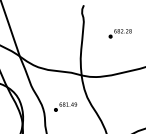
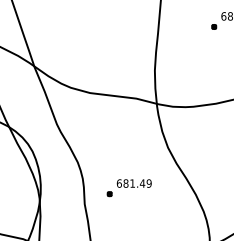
part: (65, 106) -> (128, 187), moved

